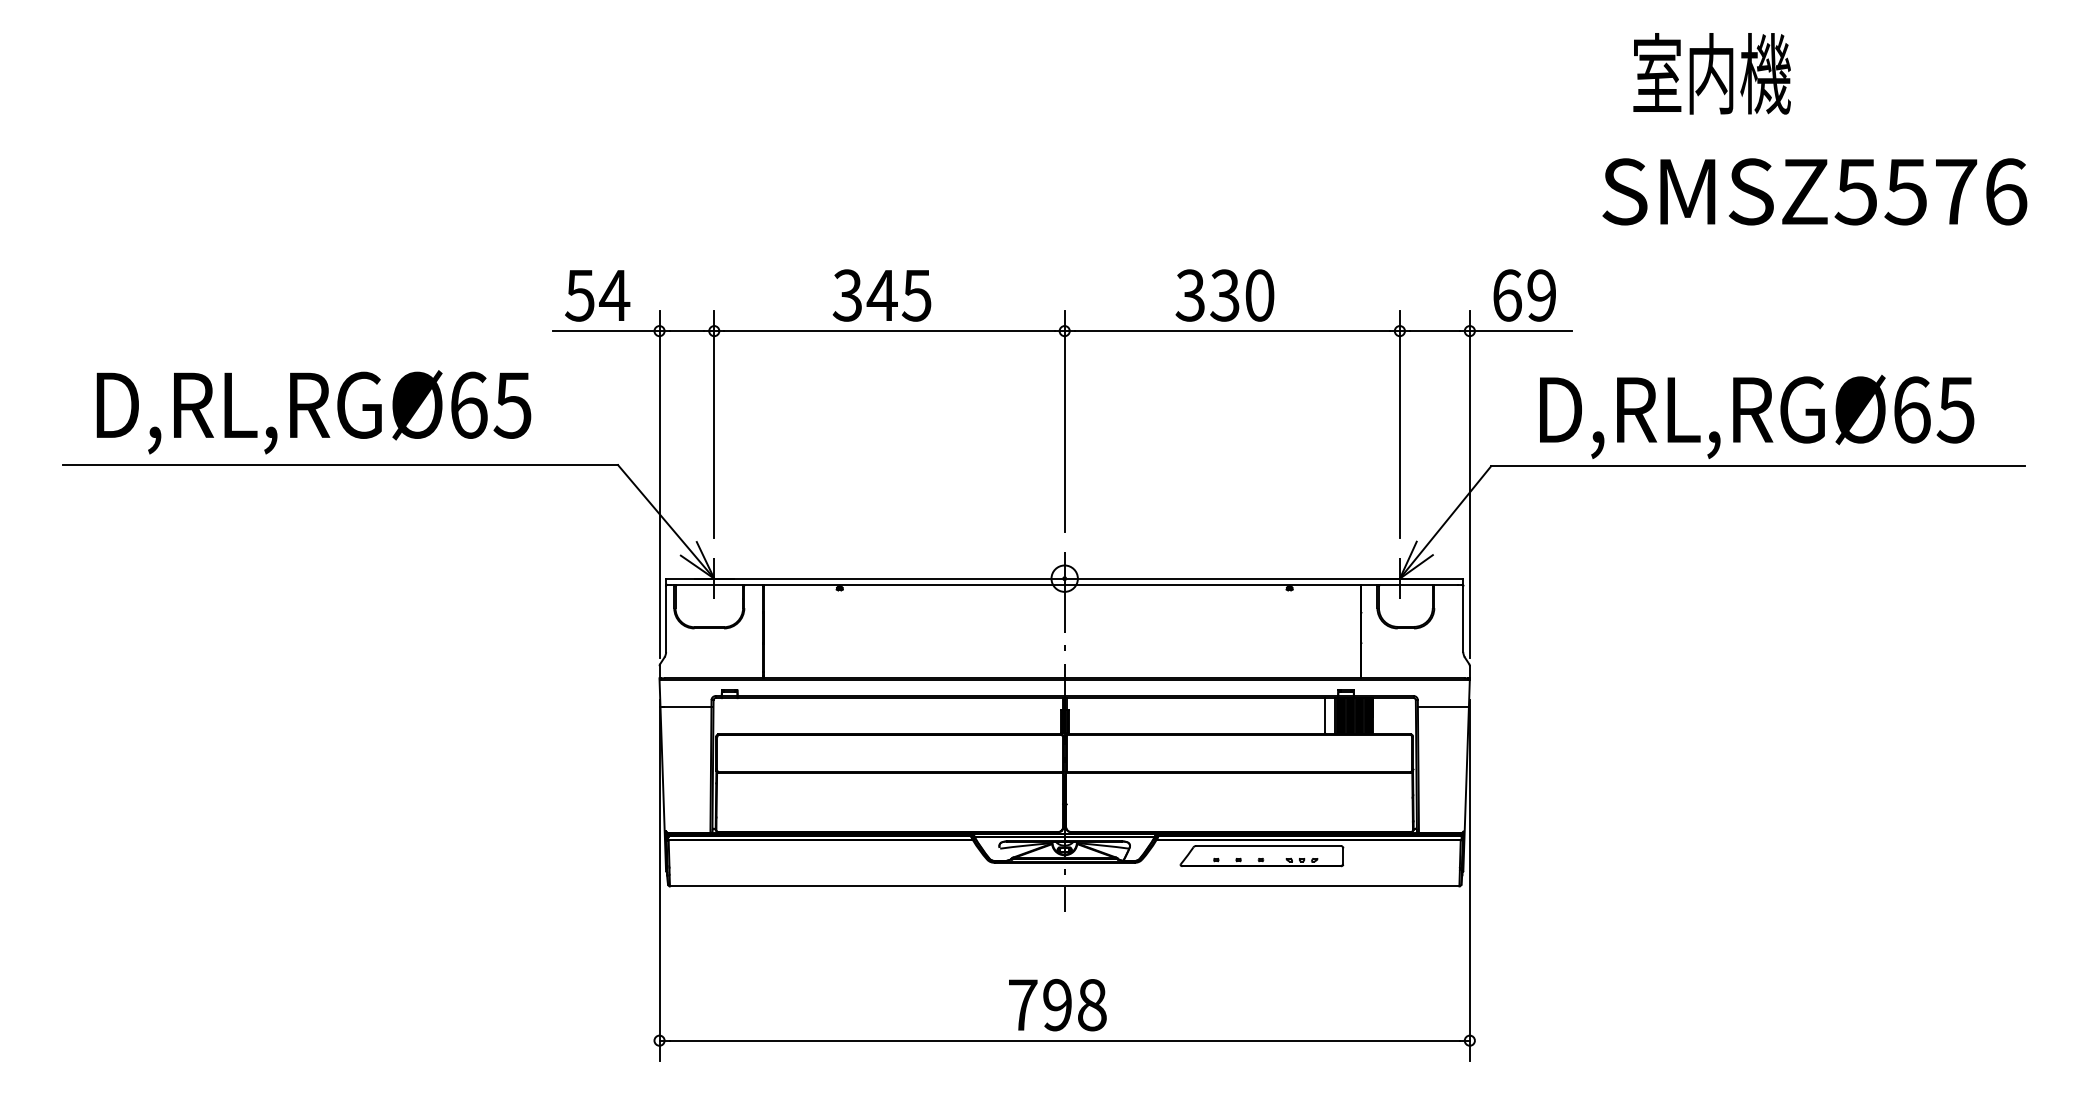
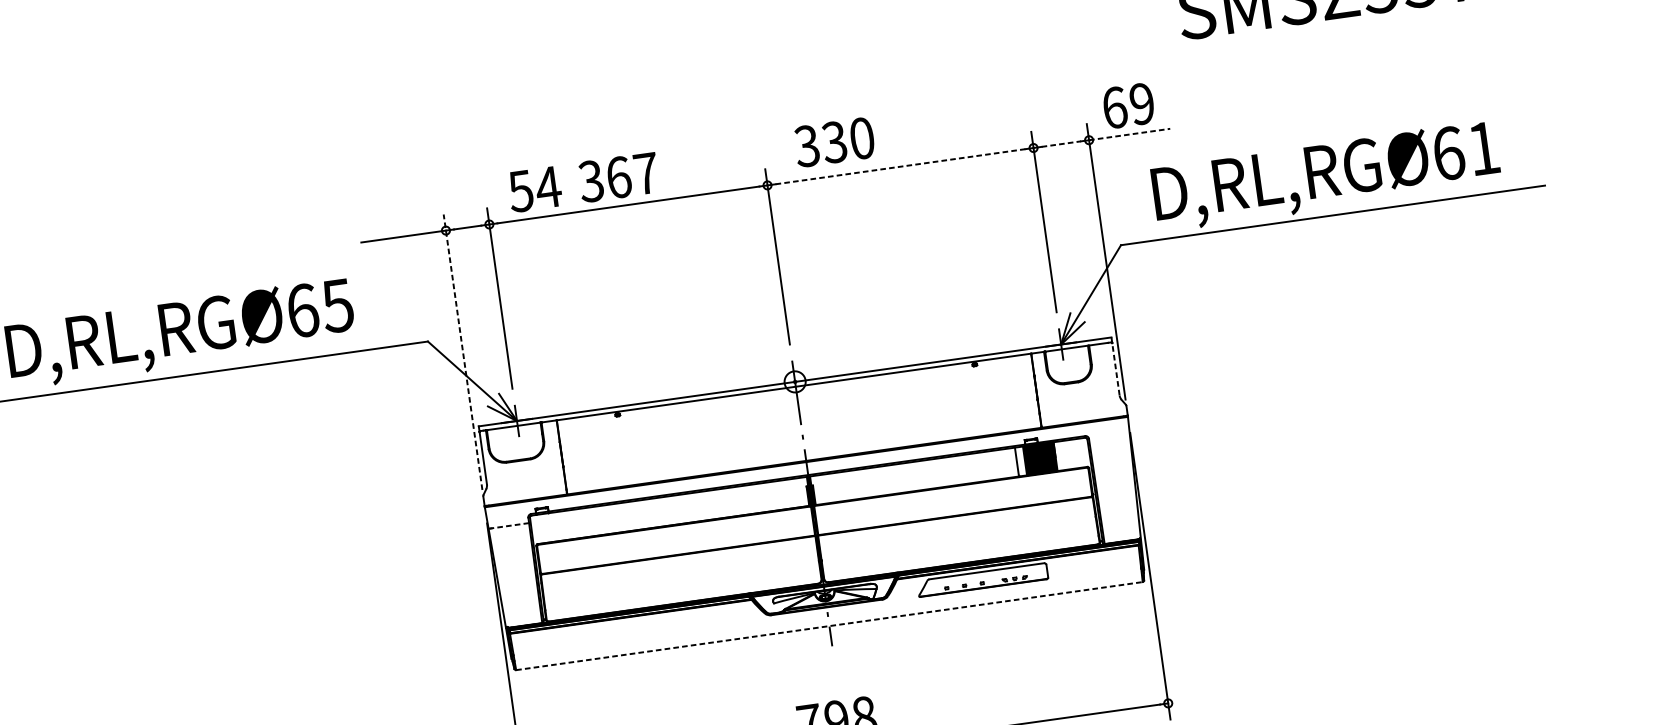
text: (597, 295) -> (534, 189), moved
text: (898, 295) -> (631, 175), 345 -> 367
text: (1224, 295) -> (834, 142), moved
line: (1232, 331) -> (900, 167), solid -> dashed
line: (1434, 331) -> (1061, 144), solid -> dashed
line: (1521, 331) -> (1130, 134), solid -> dashed
text: (1955, 410) -> (1483, 149), D,RL,RGØ65 -> D,RL,RGØ61
line: (659, 484) -> (463, 352), solid -> dashed
line: (1463, 615) -> (1115, 366), solid -> dashed
line: (686, 706) -> (509, 525), solid -> dashed
line: (1442, 706) -> (1109, 441), removed
line: (1064, 886) -> (829, 626), solid -> dashed

